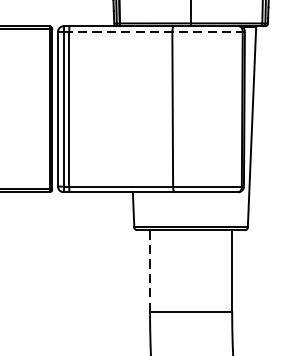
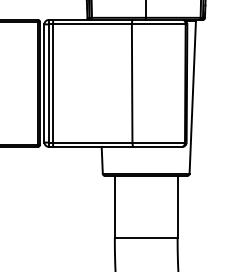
line: (153, 32) -> (117, 24), dashed -> solid
line: (149, 270) -> (114, 206), dashed -> solid

